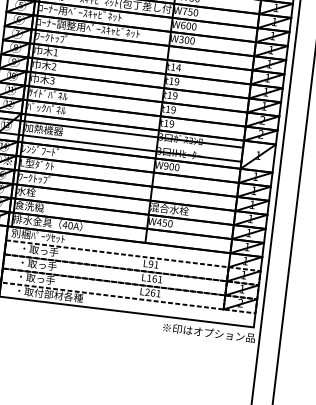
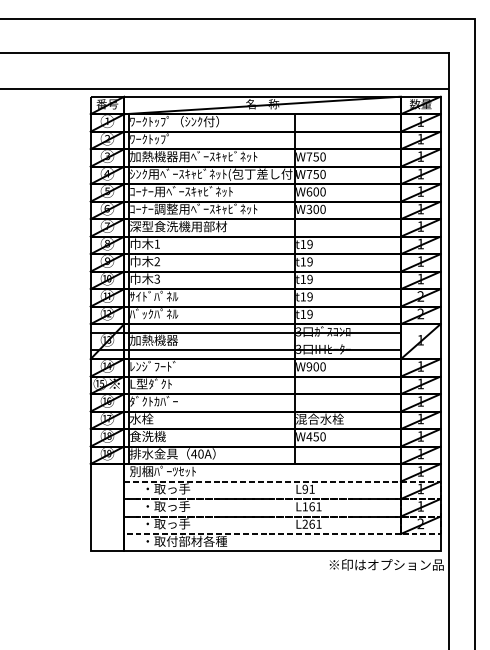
text: (74, 40) -> (178, 226), ﾜｰｸﾄｯﾌﾟ -> 深型食洗機用部材
text: (178, 67) -> (309, 244), t14 -> t19
text: (37, 178) -> (153, 400), ﾜｰｸﾄｯﾌﾟ -> ﾀﾞｸﾄｶﾊﾞｰ

